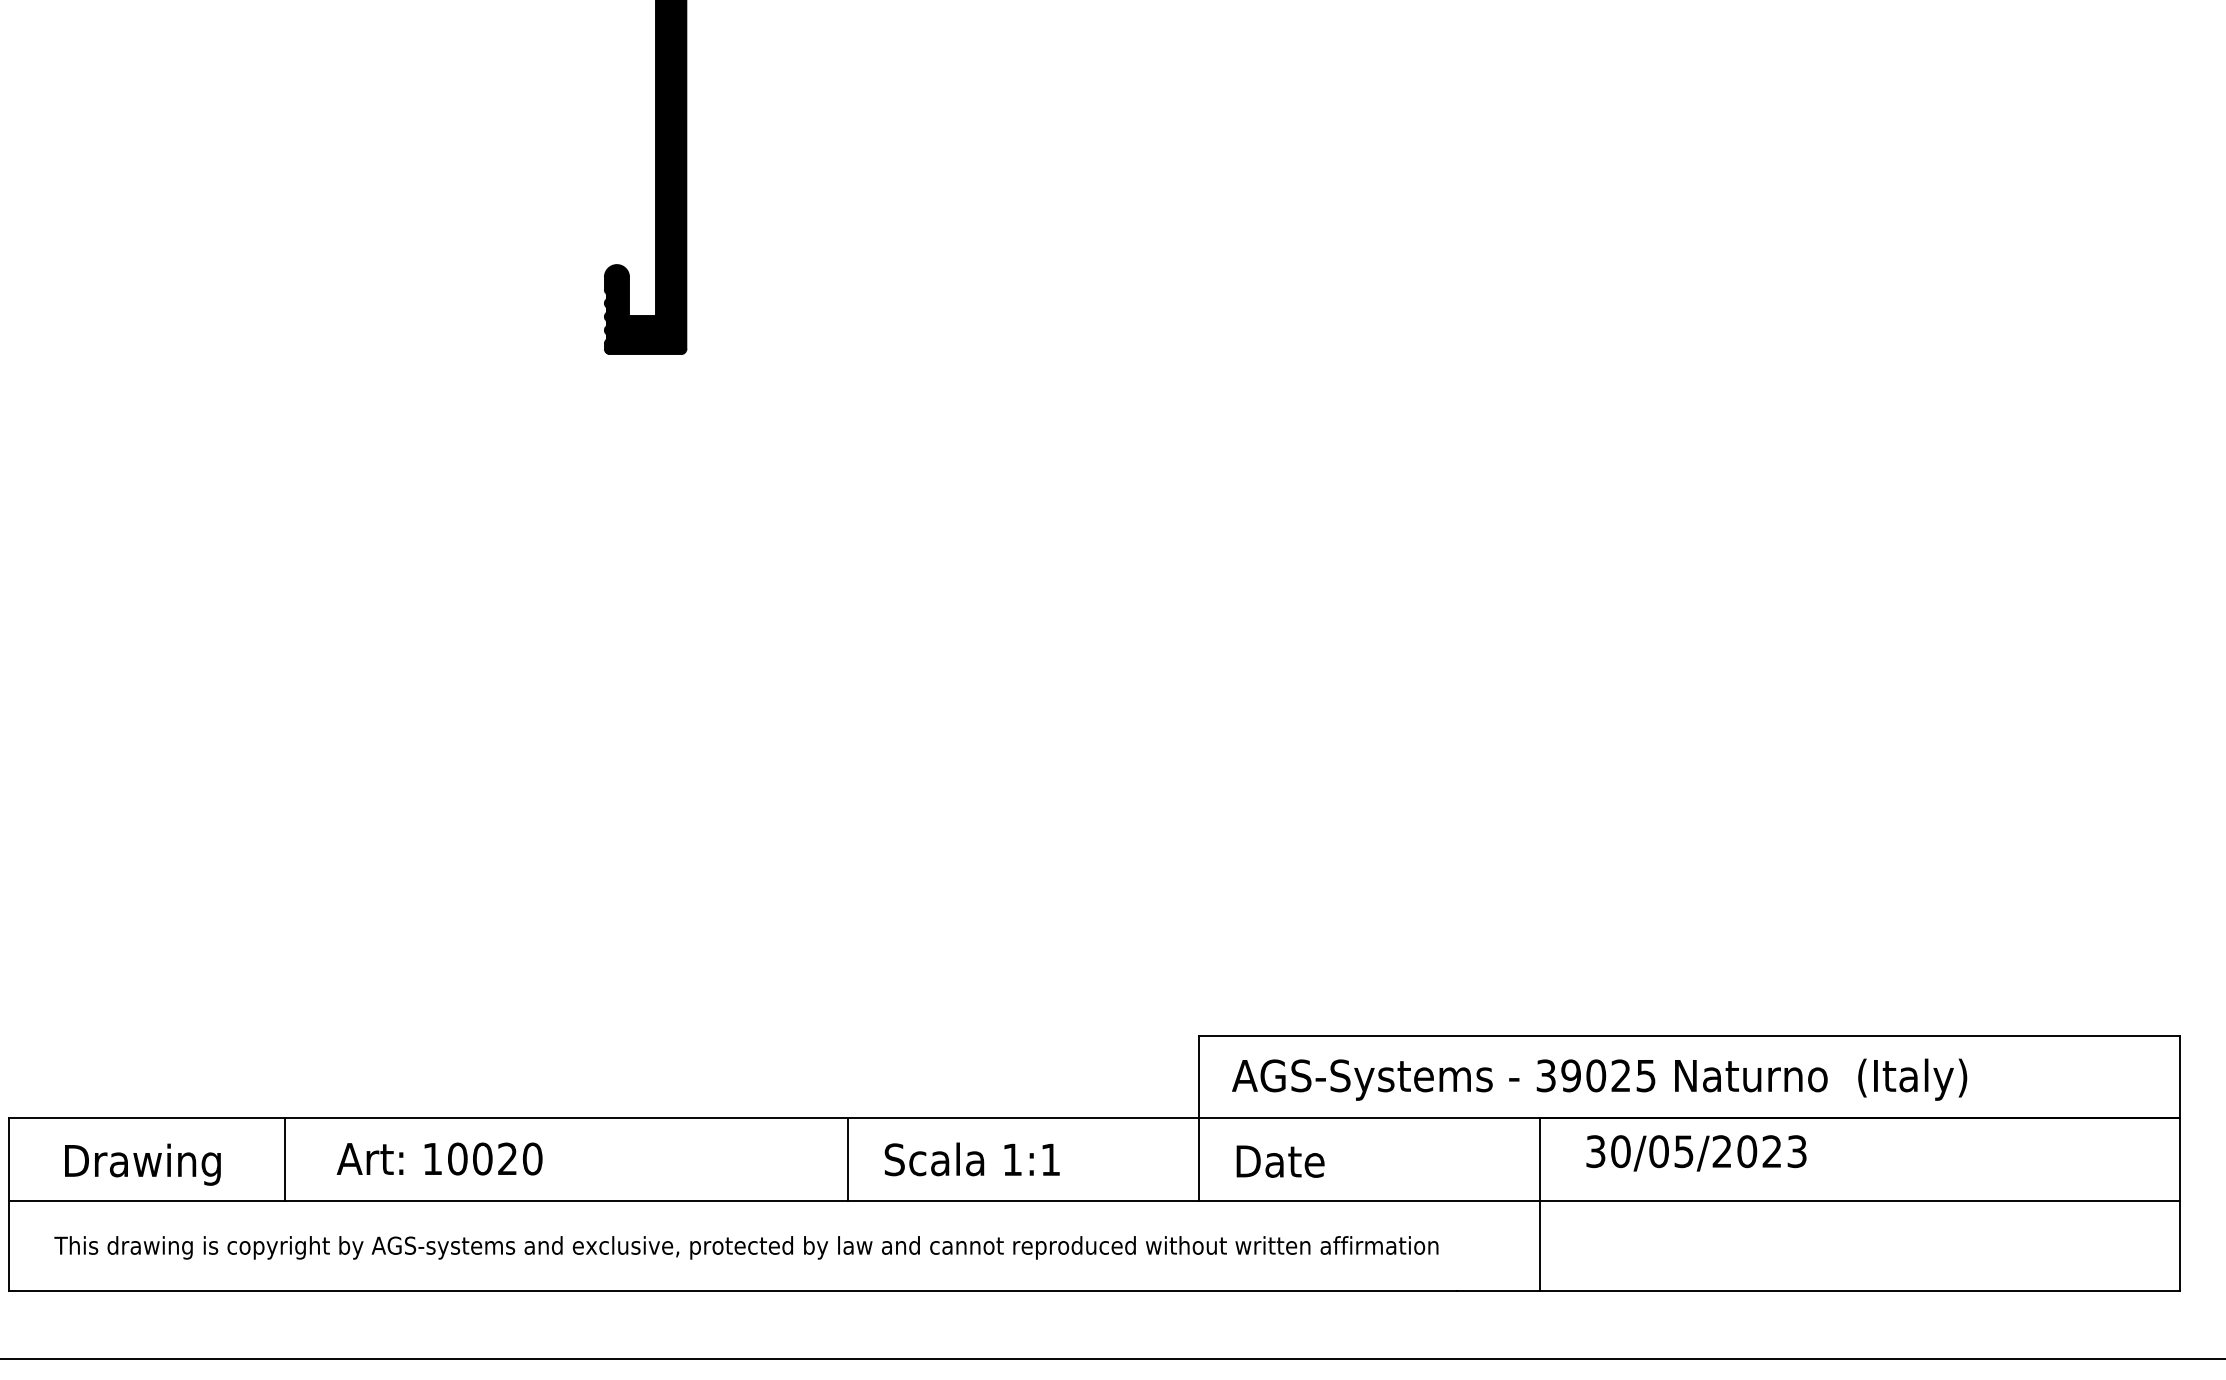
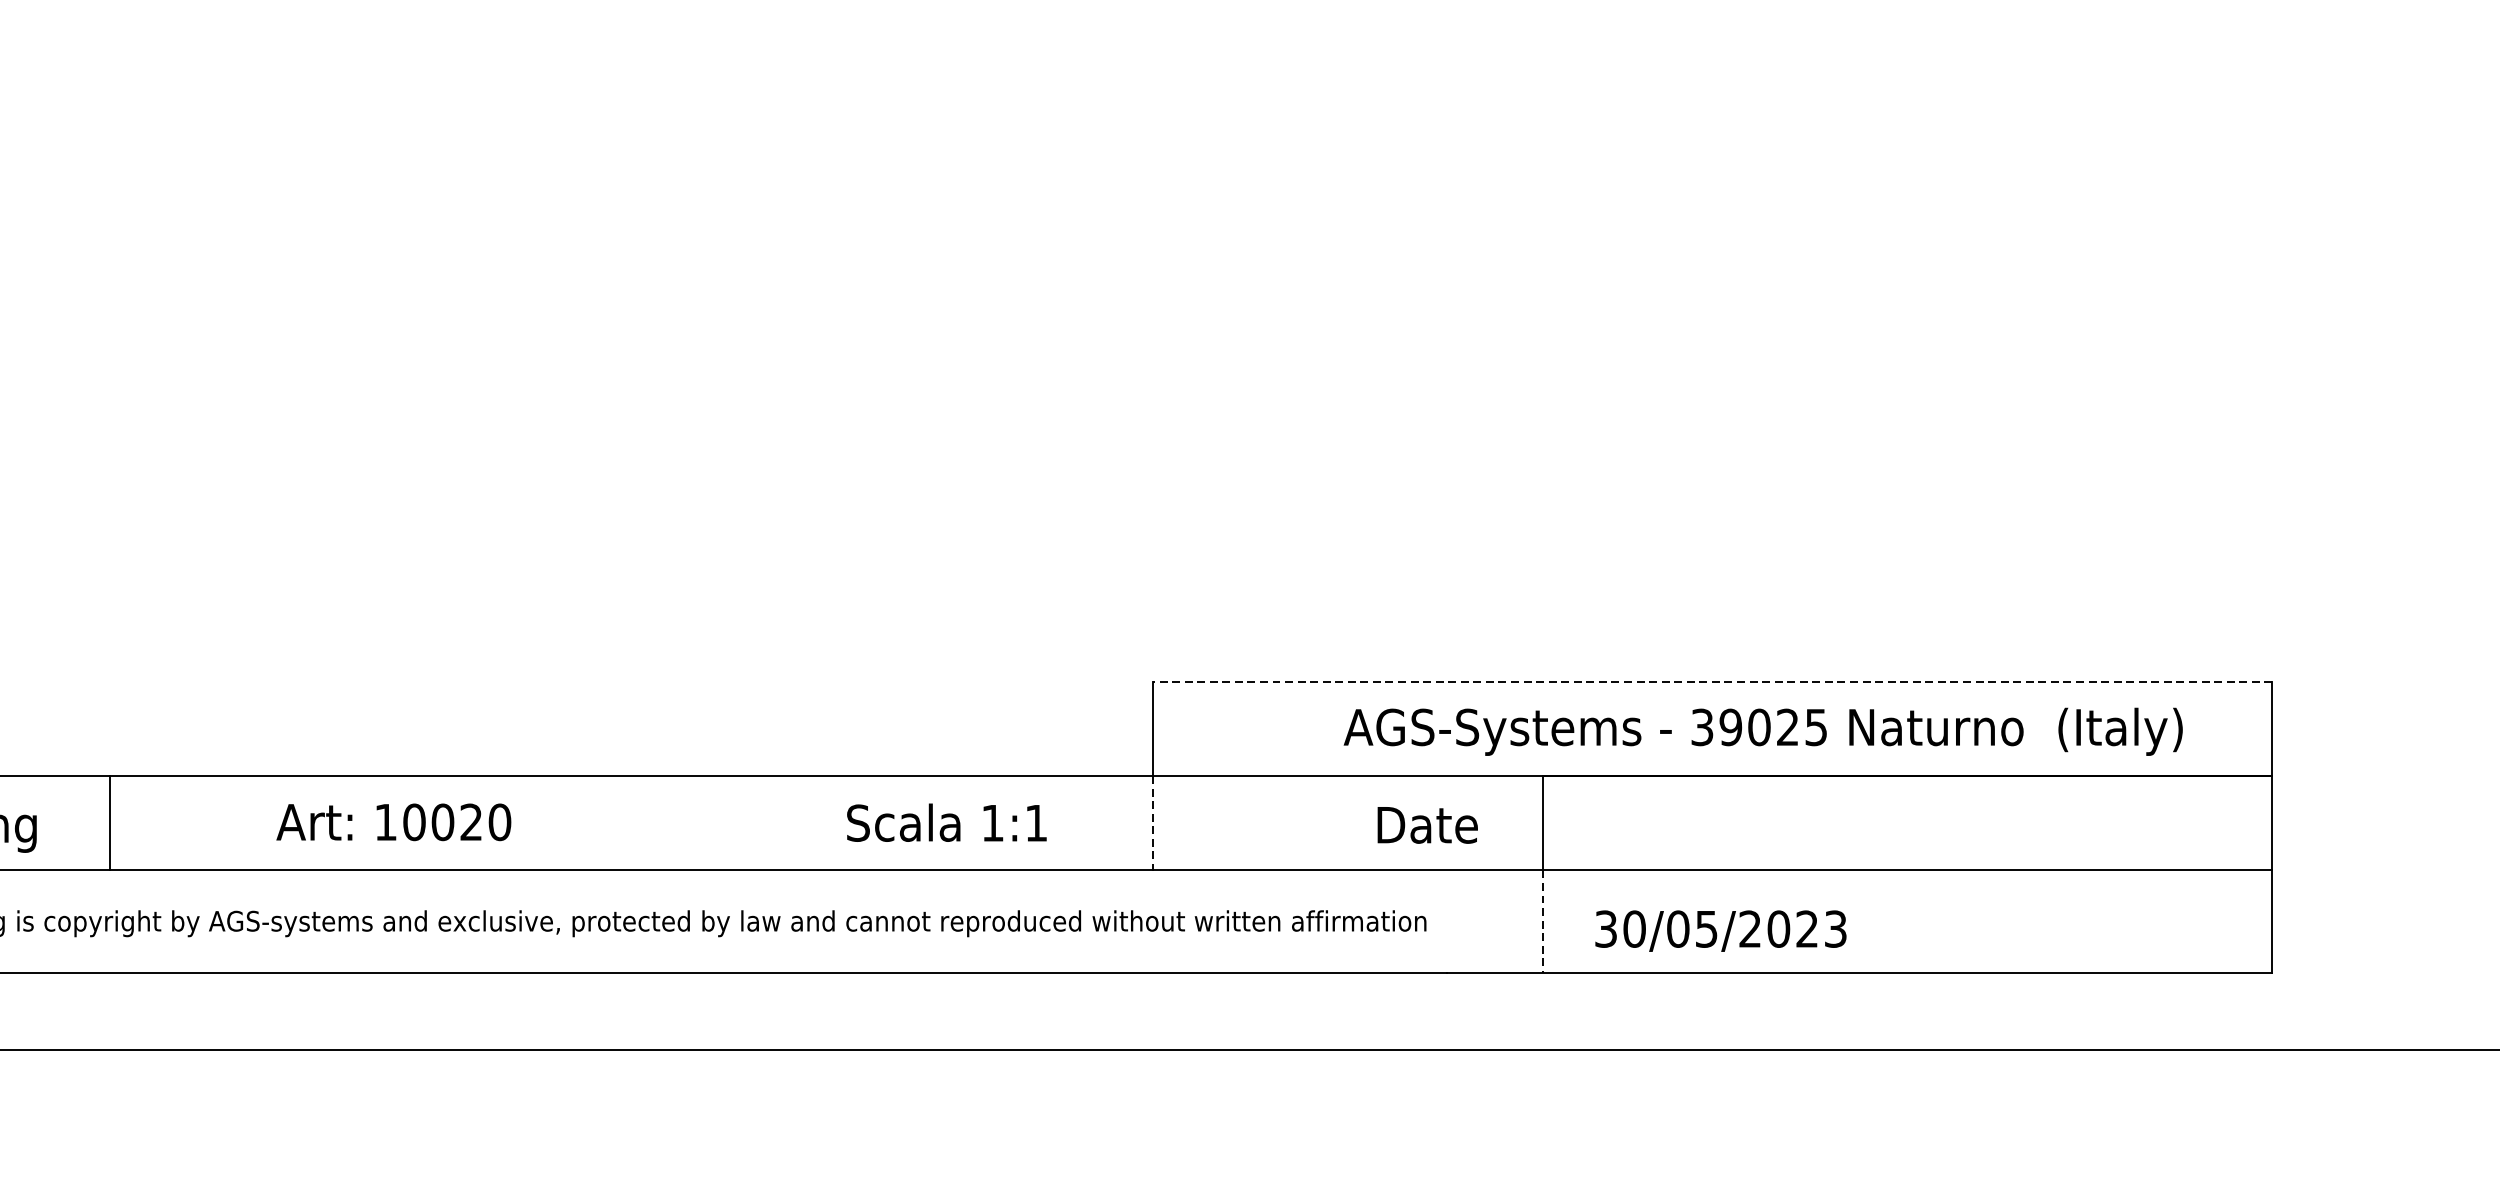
line: (1688, 1035) -> (1711, 681), solid -> dashed
text: (1599, 1079) -> (1763, 731), moved
text: (1696, 1153) -> (1720, 931), moved
text: (439, 1158) -> (393, 821), moved
line: (848, 1159) -> (753, 822), removed
text: (971, 1159) -> (946, 822), moved
line: (1198, 1160) -> (1152, 824), solid -> dashed
text: (1280, 1161) -> (1427, 825), moved
line: (1540, 1246) -> (1542, 922), solid -> dashed

